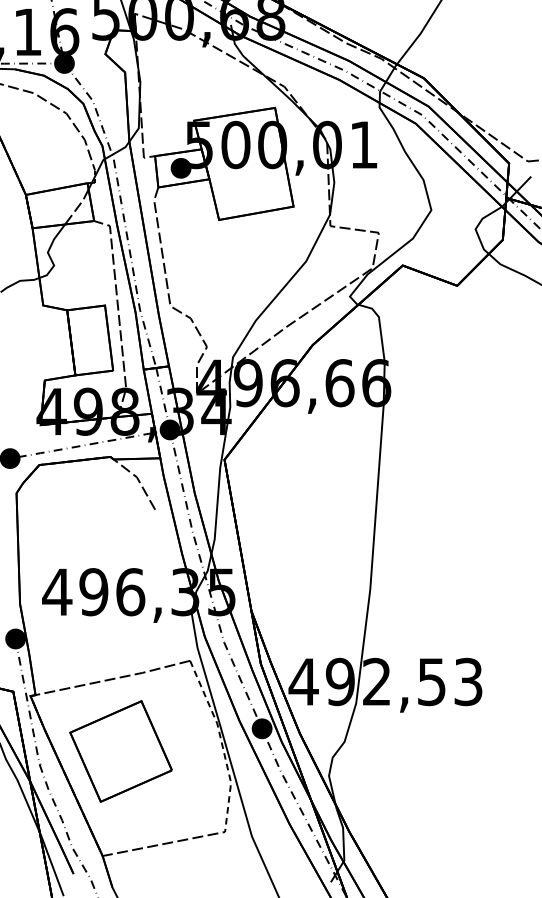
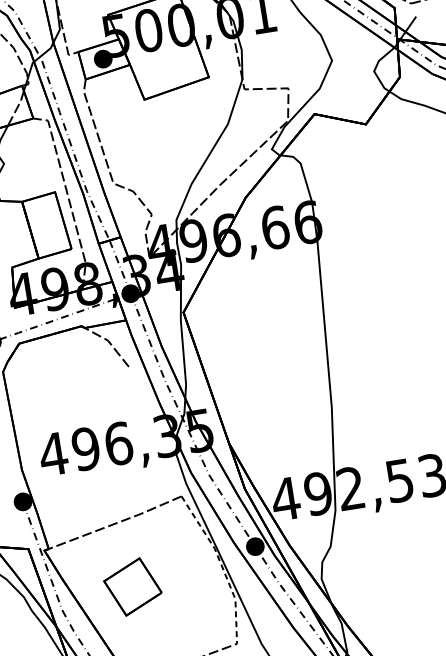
part: (120, 751) -> (132, 587), size x0.6

